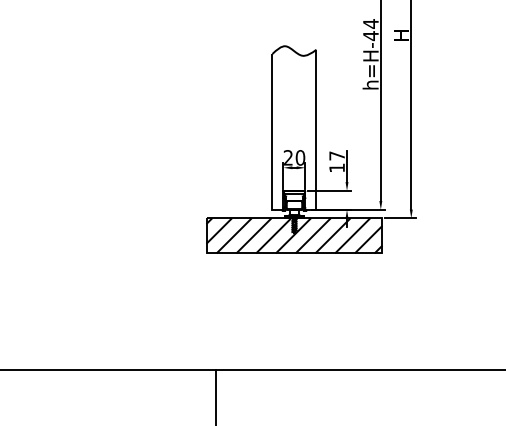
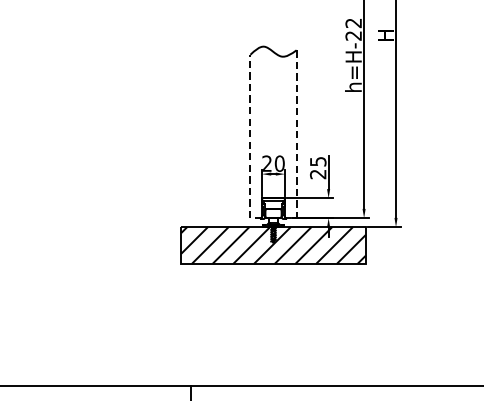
text: (370, 30) -> (353, 30), h=H-44 -> h=H-22
line: (316, 136) -> (296, 141), solid -> dashed
line: (272, 137) -> (250, 142), solid -> dashed
text: (336, 161) -> (317, 167), 17 -> 25

